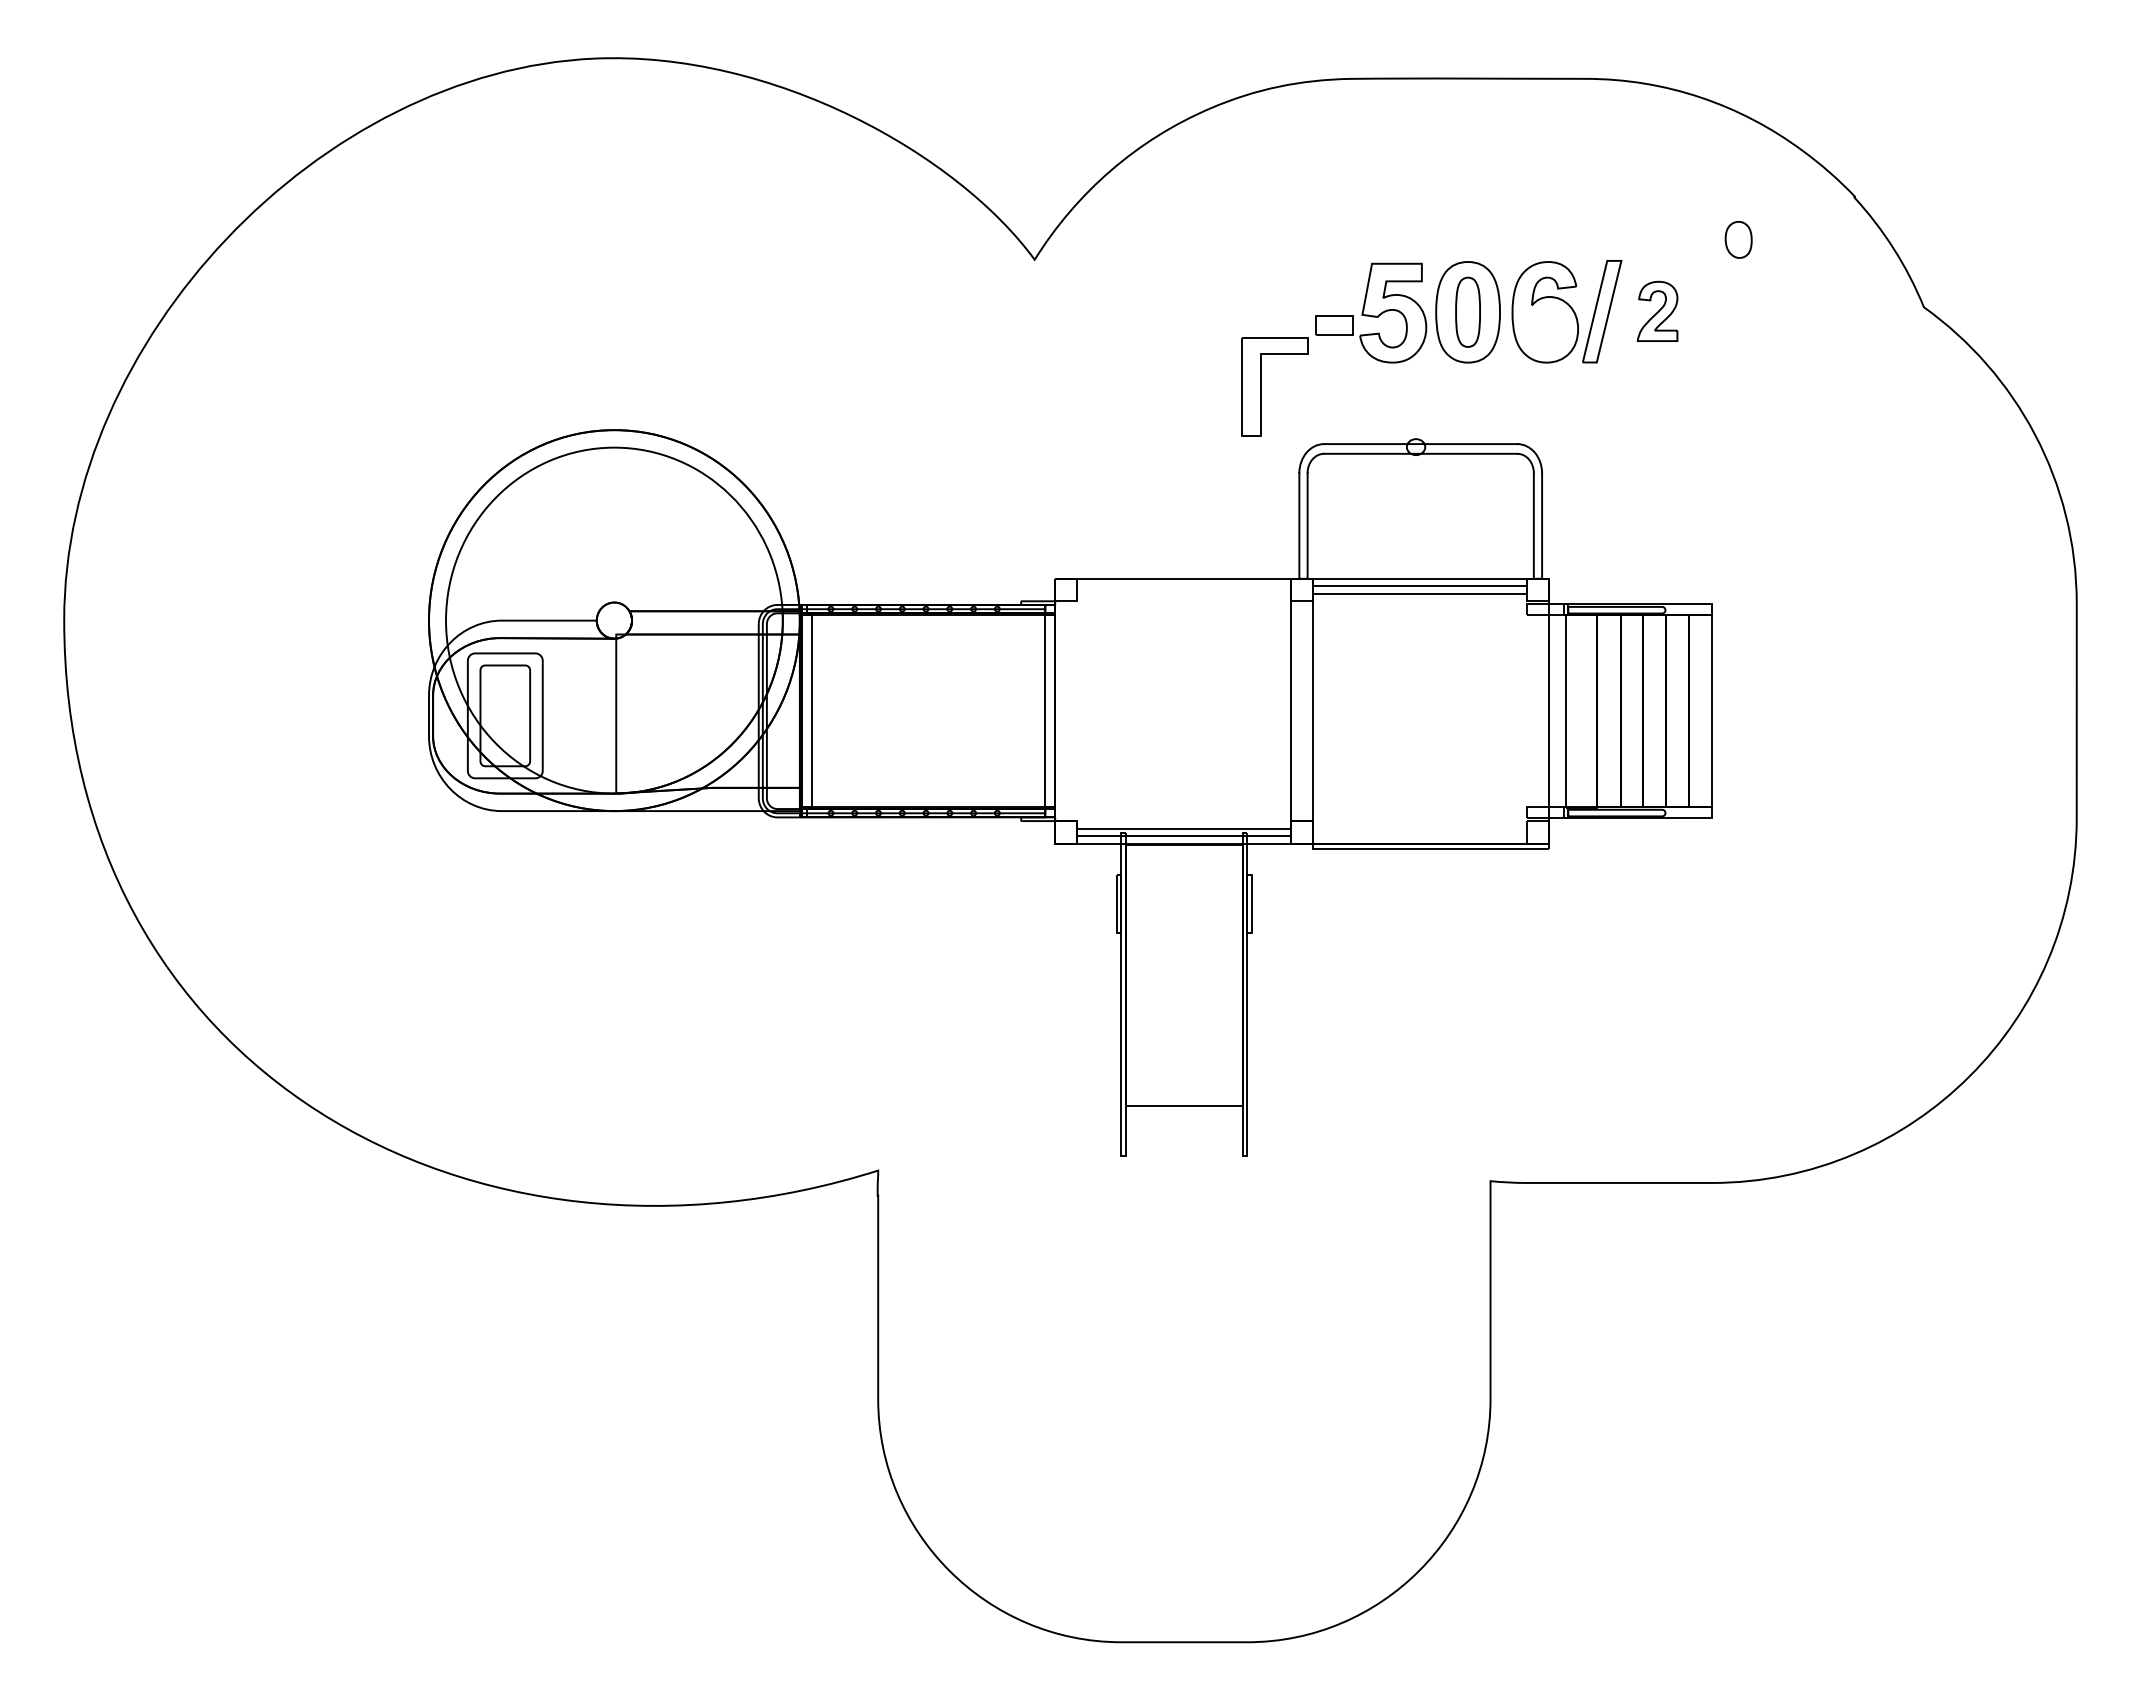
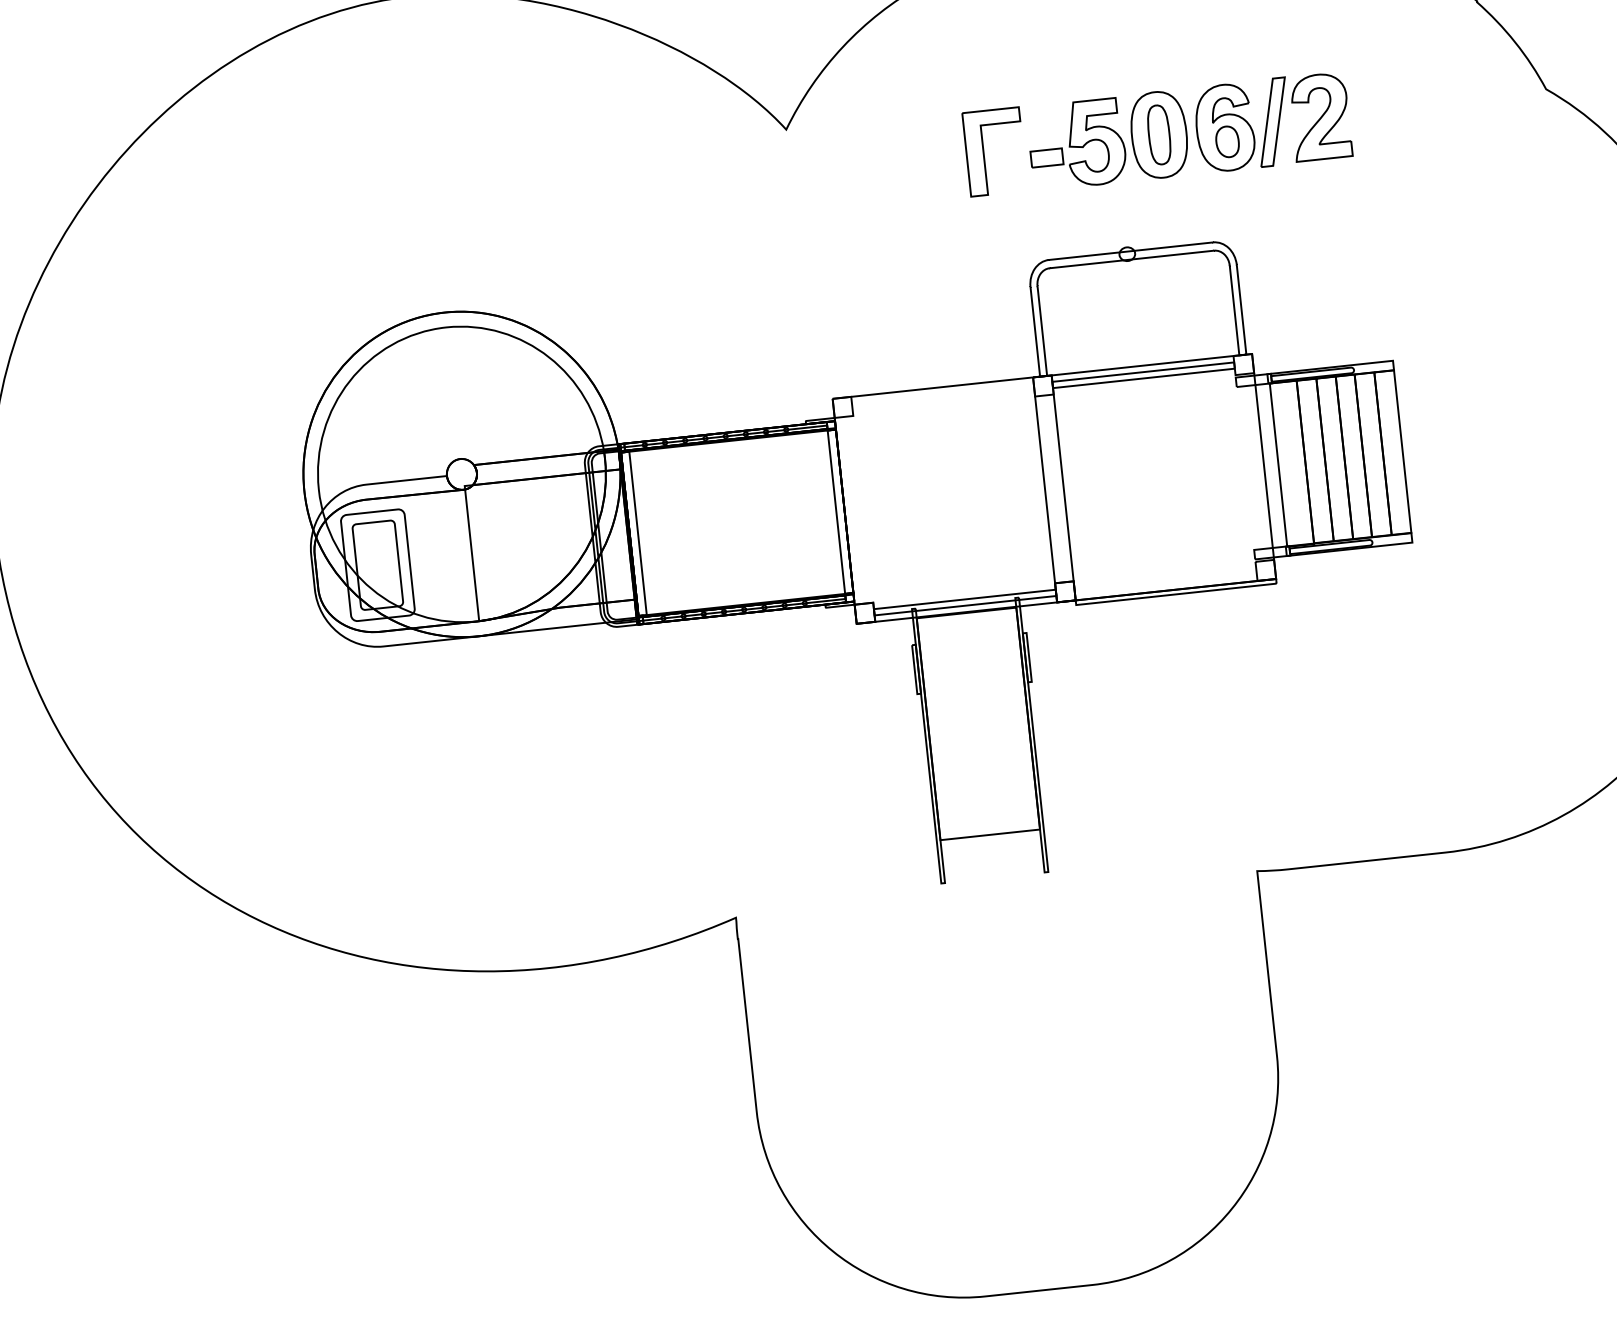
part: (1738, 239) -> (1227, 141), moved
part: (1657, 311) -> (1320, 117), size x1.67
part: (1261, 386) -> (983, 153), moved

